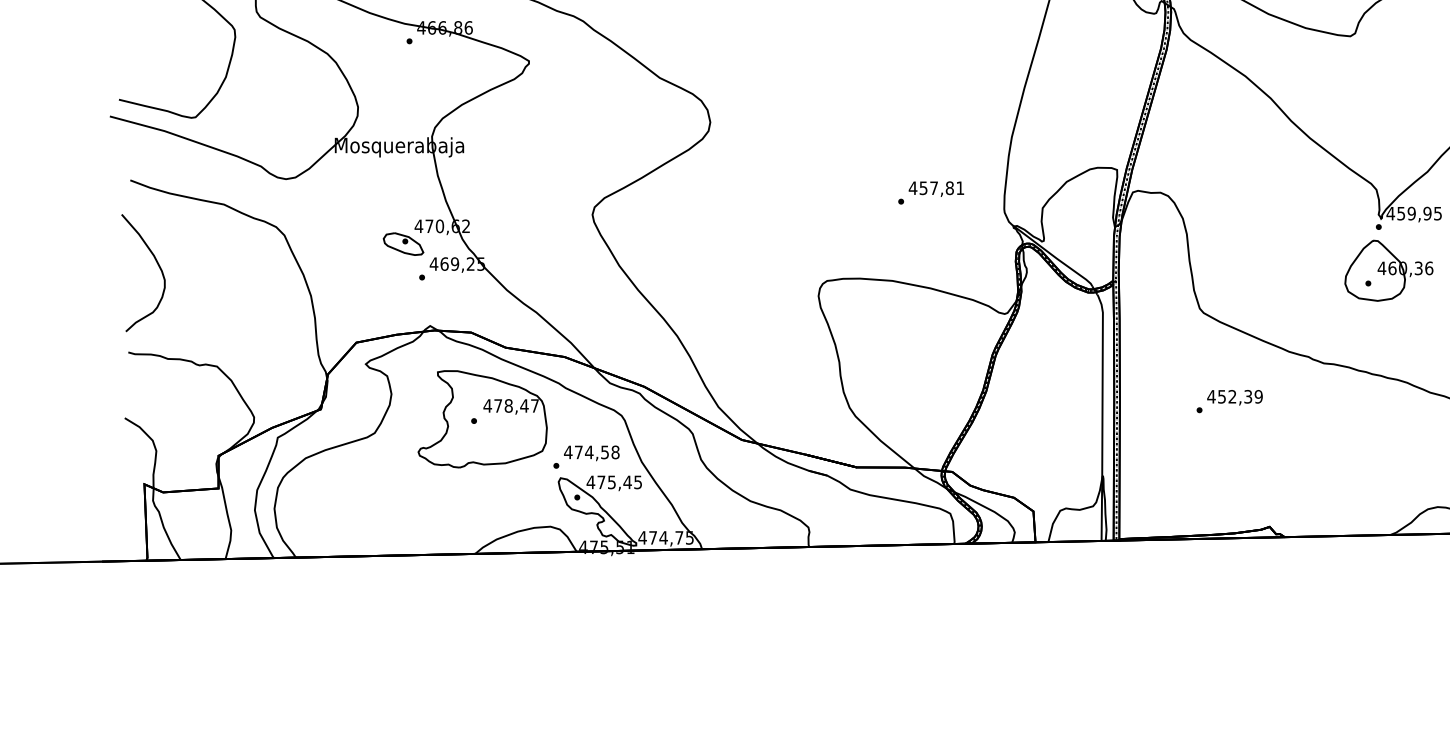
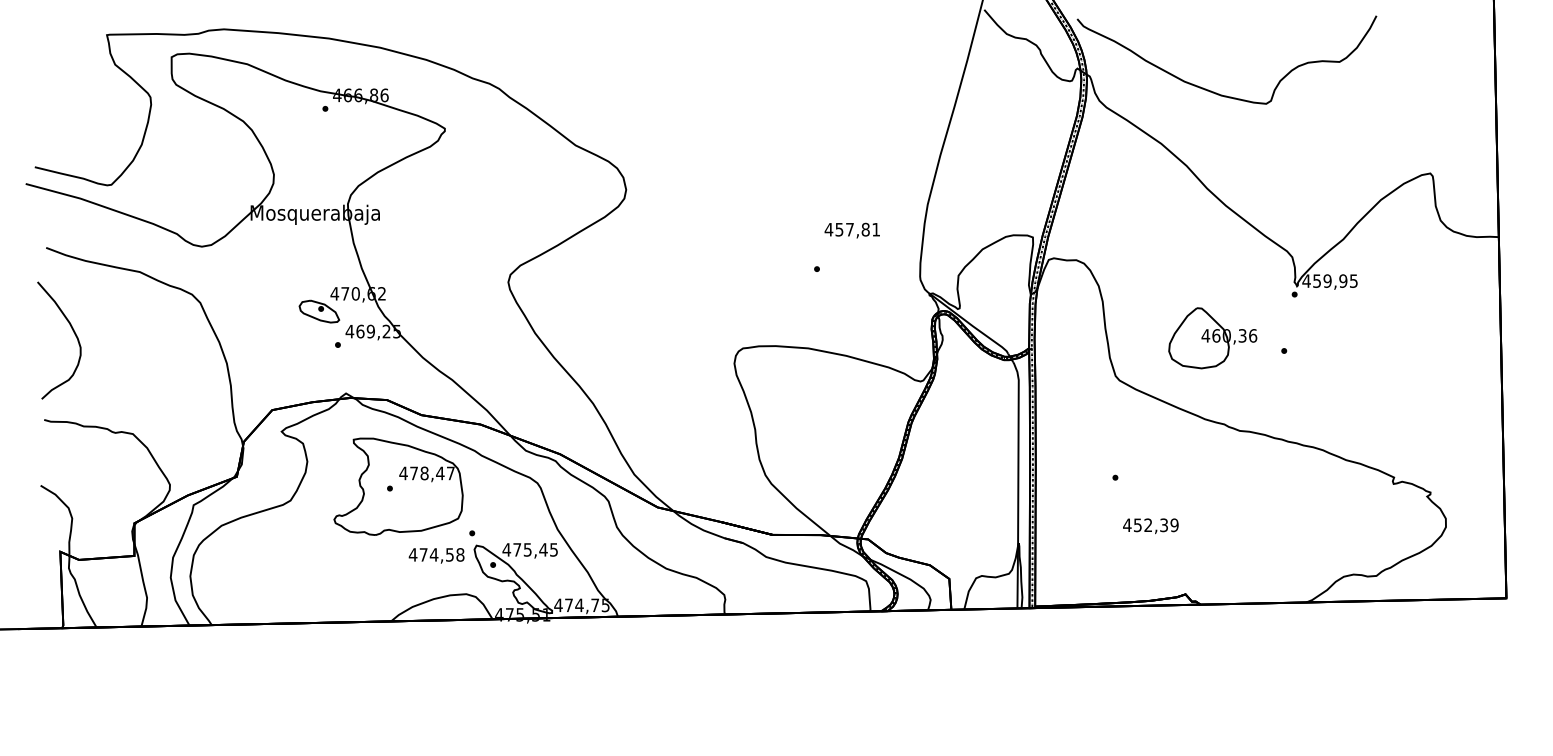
text: (935, 189) -> (851, 230), moved
part: (1388, 271) -> (1212, 338), moved
text: (1234, 398) -> (1150, 526), moved
text: (591, 453) -> (436, 555), moved

